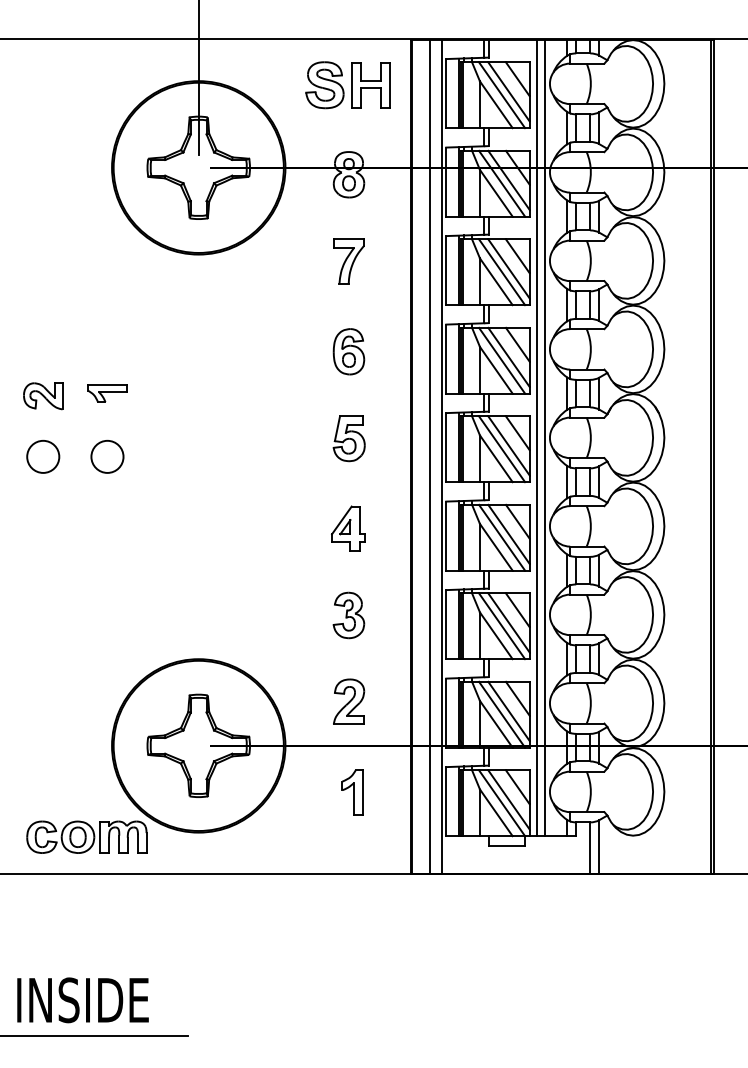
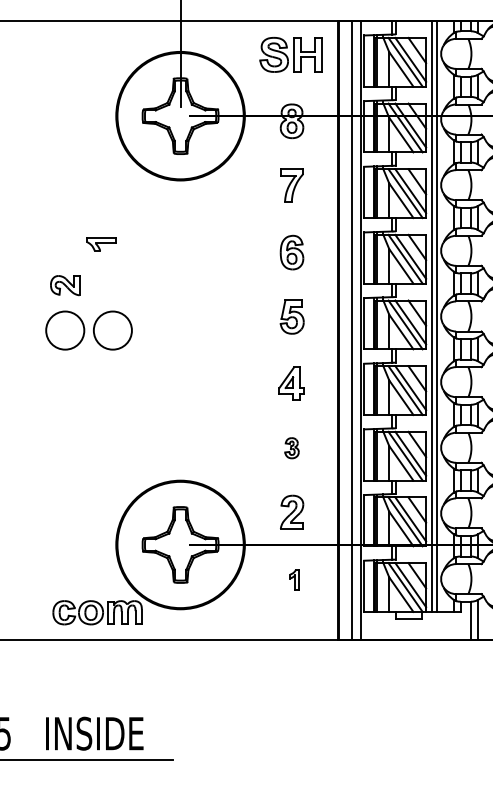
part: (107, 393) -> (101, 244), moved
circle: (43, 456) -> (65, 330), size x1.6
circle: (107, 456) -> (112, 330), size x1.6
part: (348, 615) -> (291, 448), size x0.6
part: (352, 792) -> (294, 579), size x0.6

